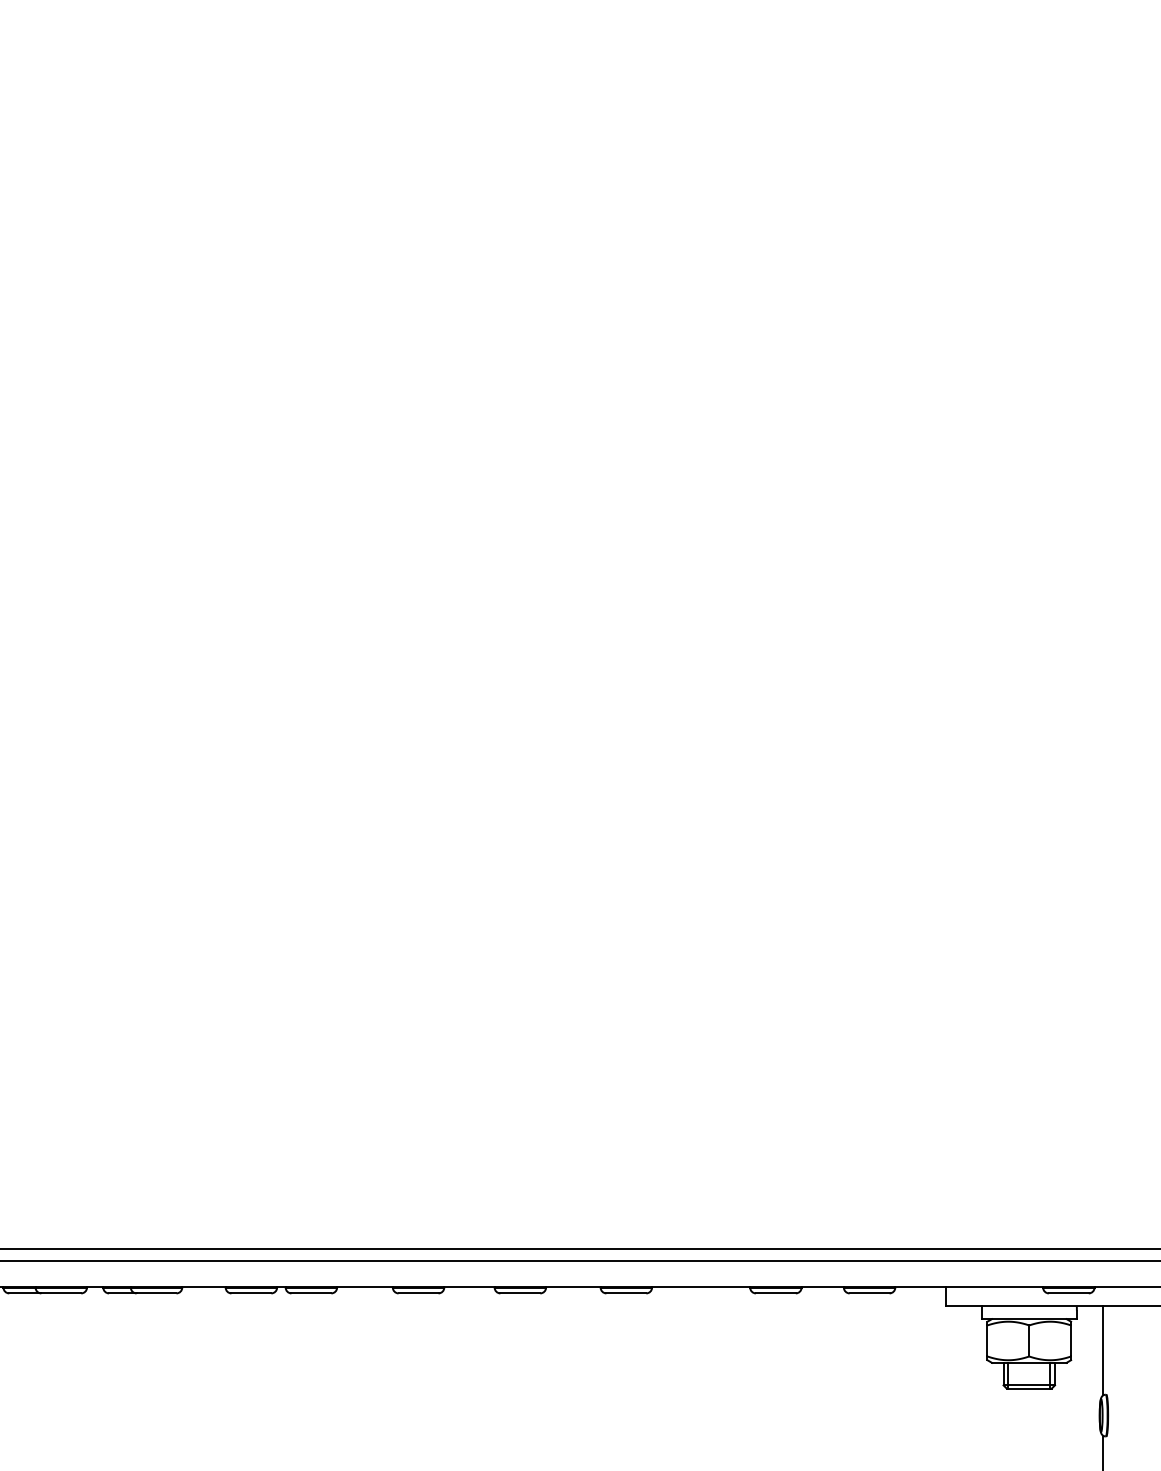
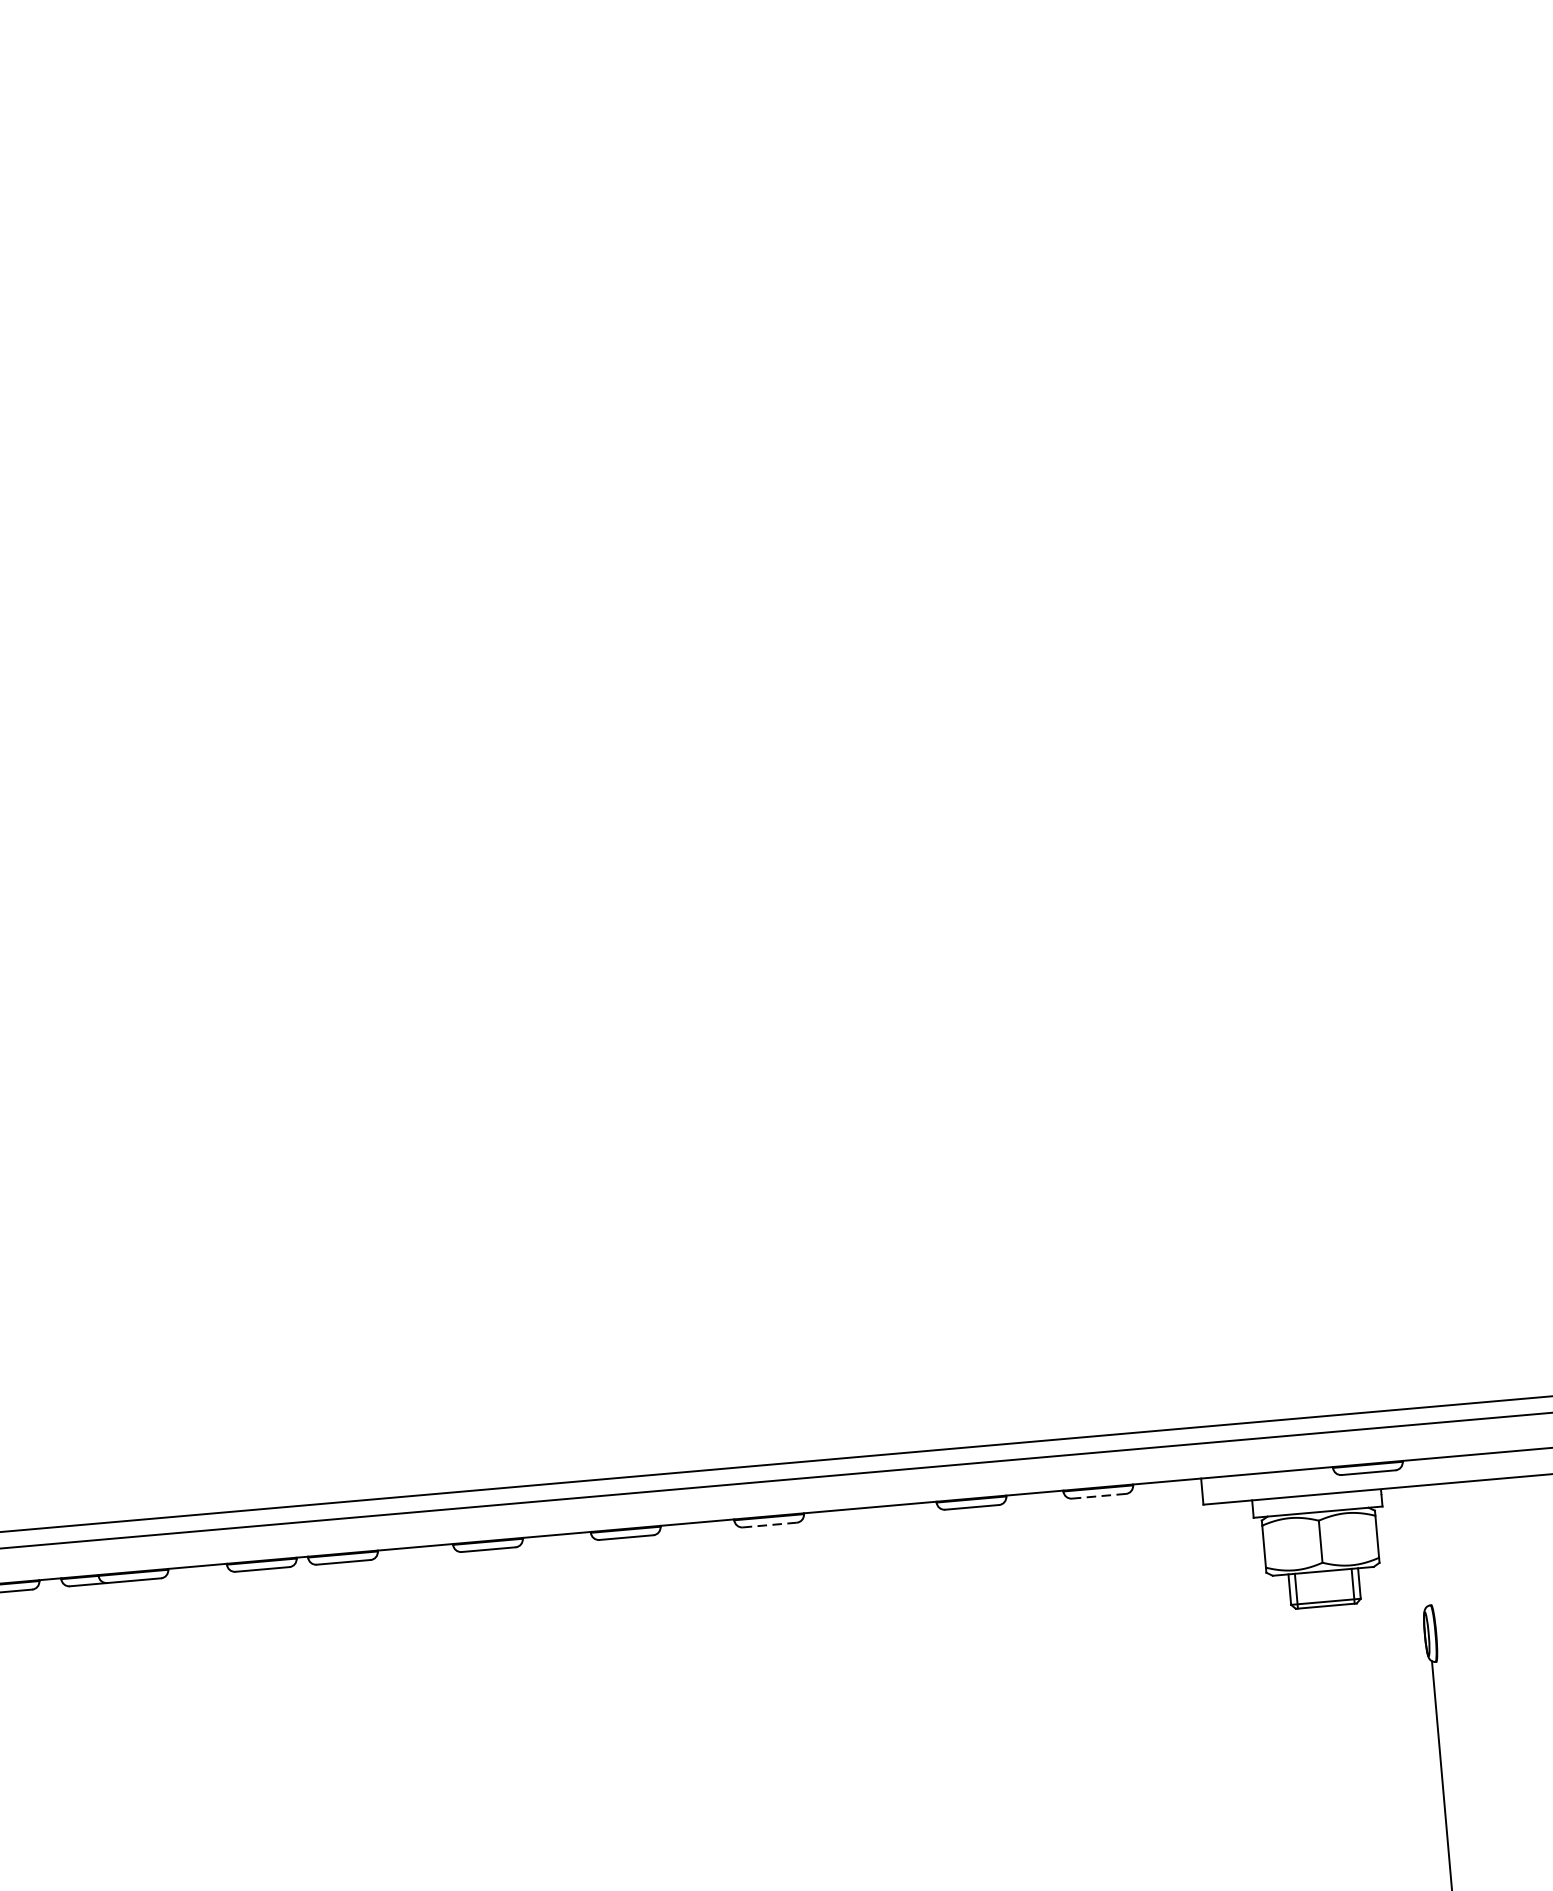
line: (626, 1293) -> (770, 1525), solid -> dashed
line: (869, 1293) -> (1098, 1496), solid -> dashed
line: (1103, 1350) -> (1422, 1545), removed

